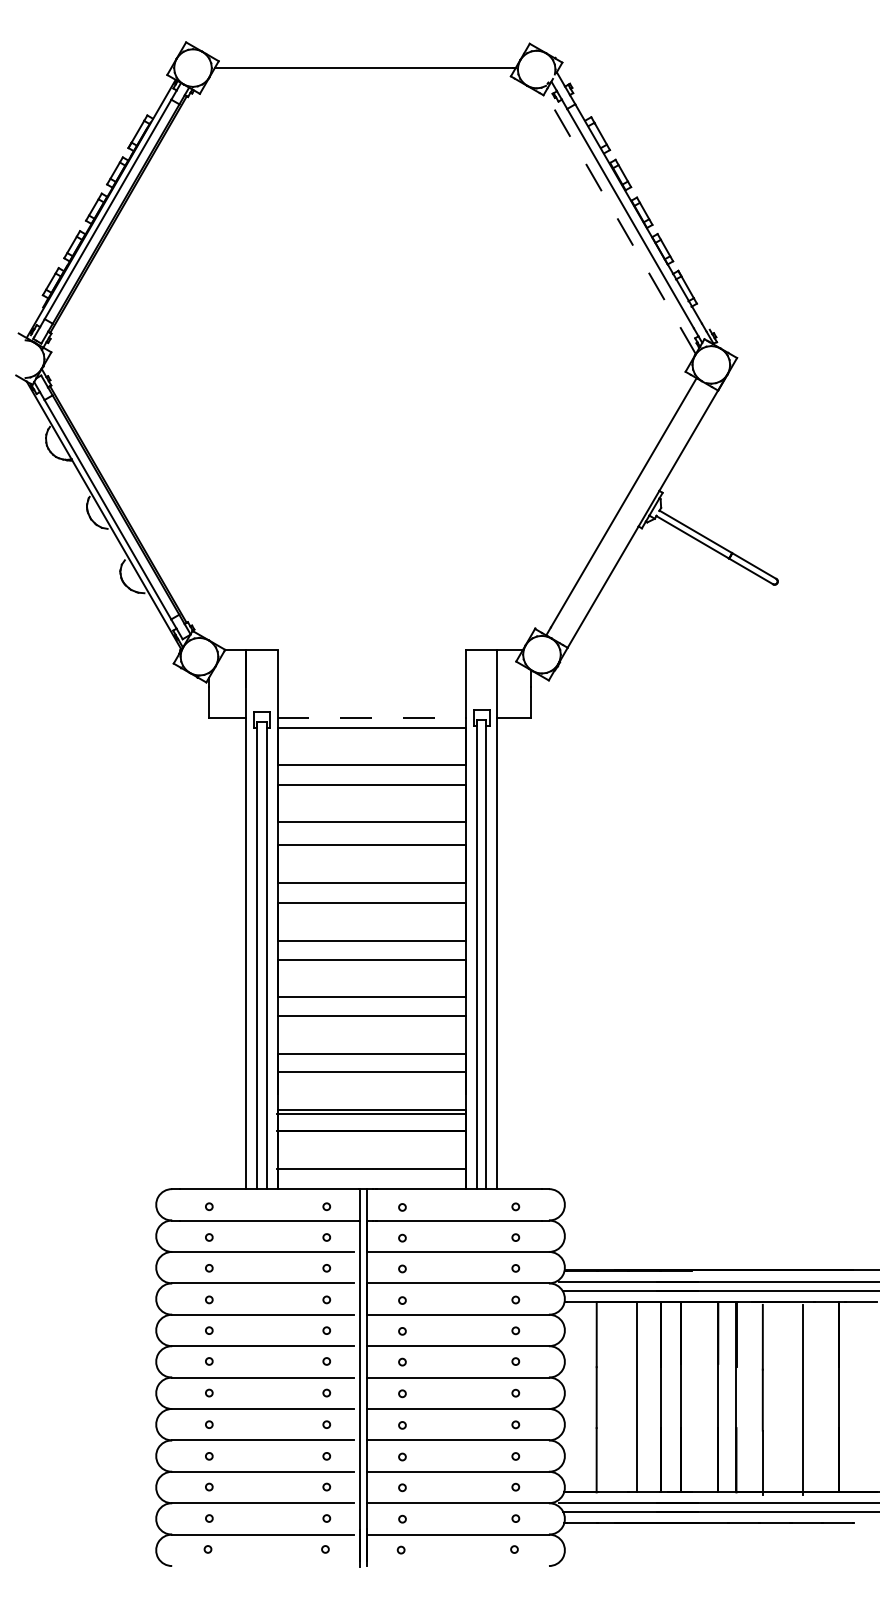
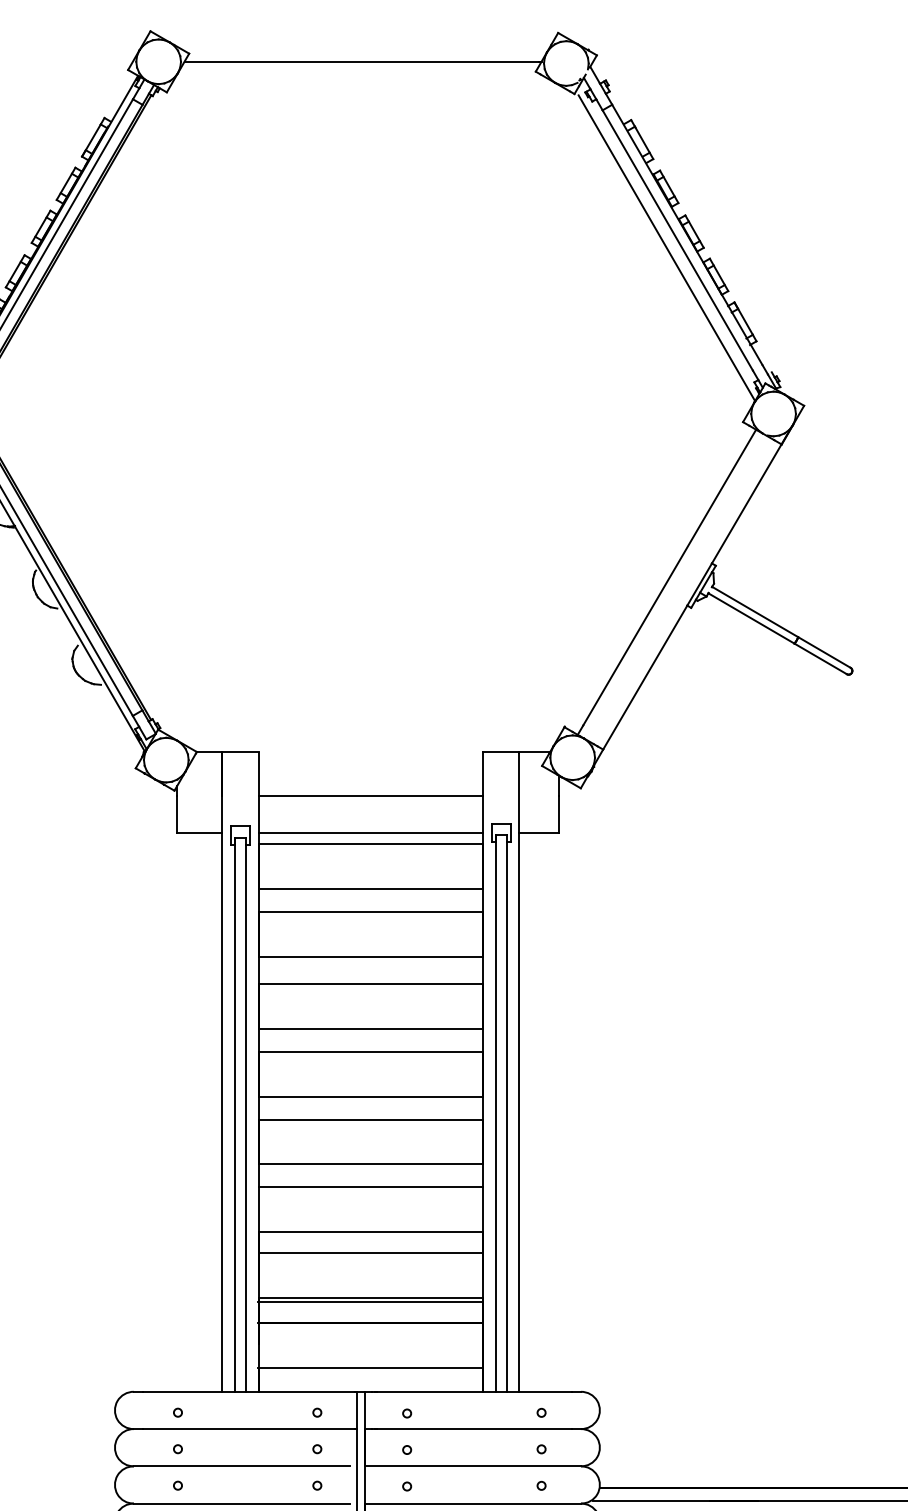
line: (621, 225) -> (667, 248), dashed -> solid
line: (371, 687) -> (370, 796), added
line: (372, 718) -> (371, 833), dashed -> solid

